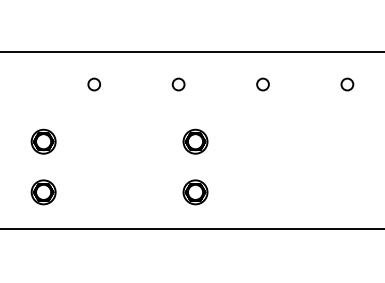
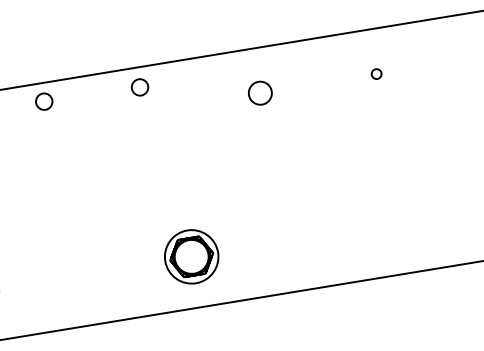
circle: (94, 84) -> (44, 101), moved
circle: (178, 84) -> (139, 87), moved
circle: (262, 84) -> (259, 93), size x1.4
circle: (347, 84) -> (376, 74), size x0.6
part: (195, 141) -> (180, 186), removed
part: (195, 192) -> (191, 257), size x1.6

